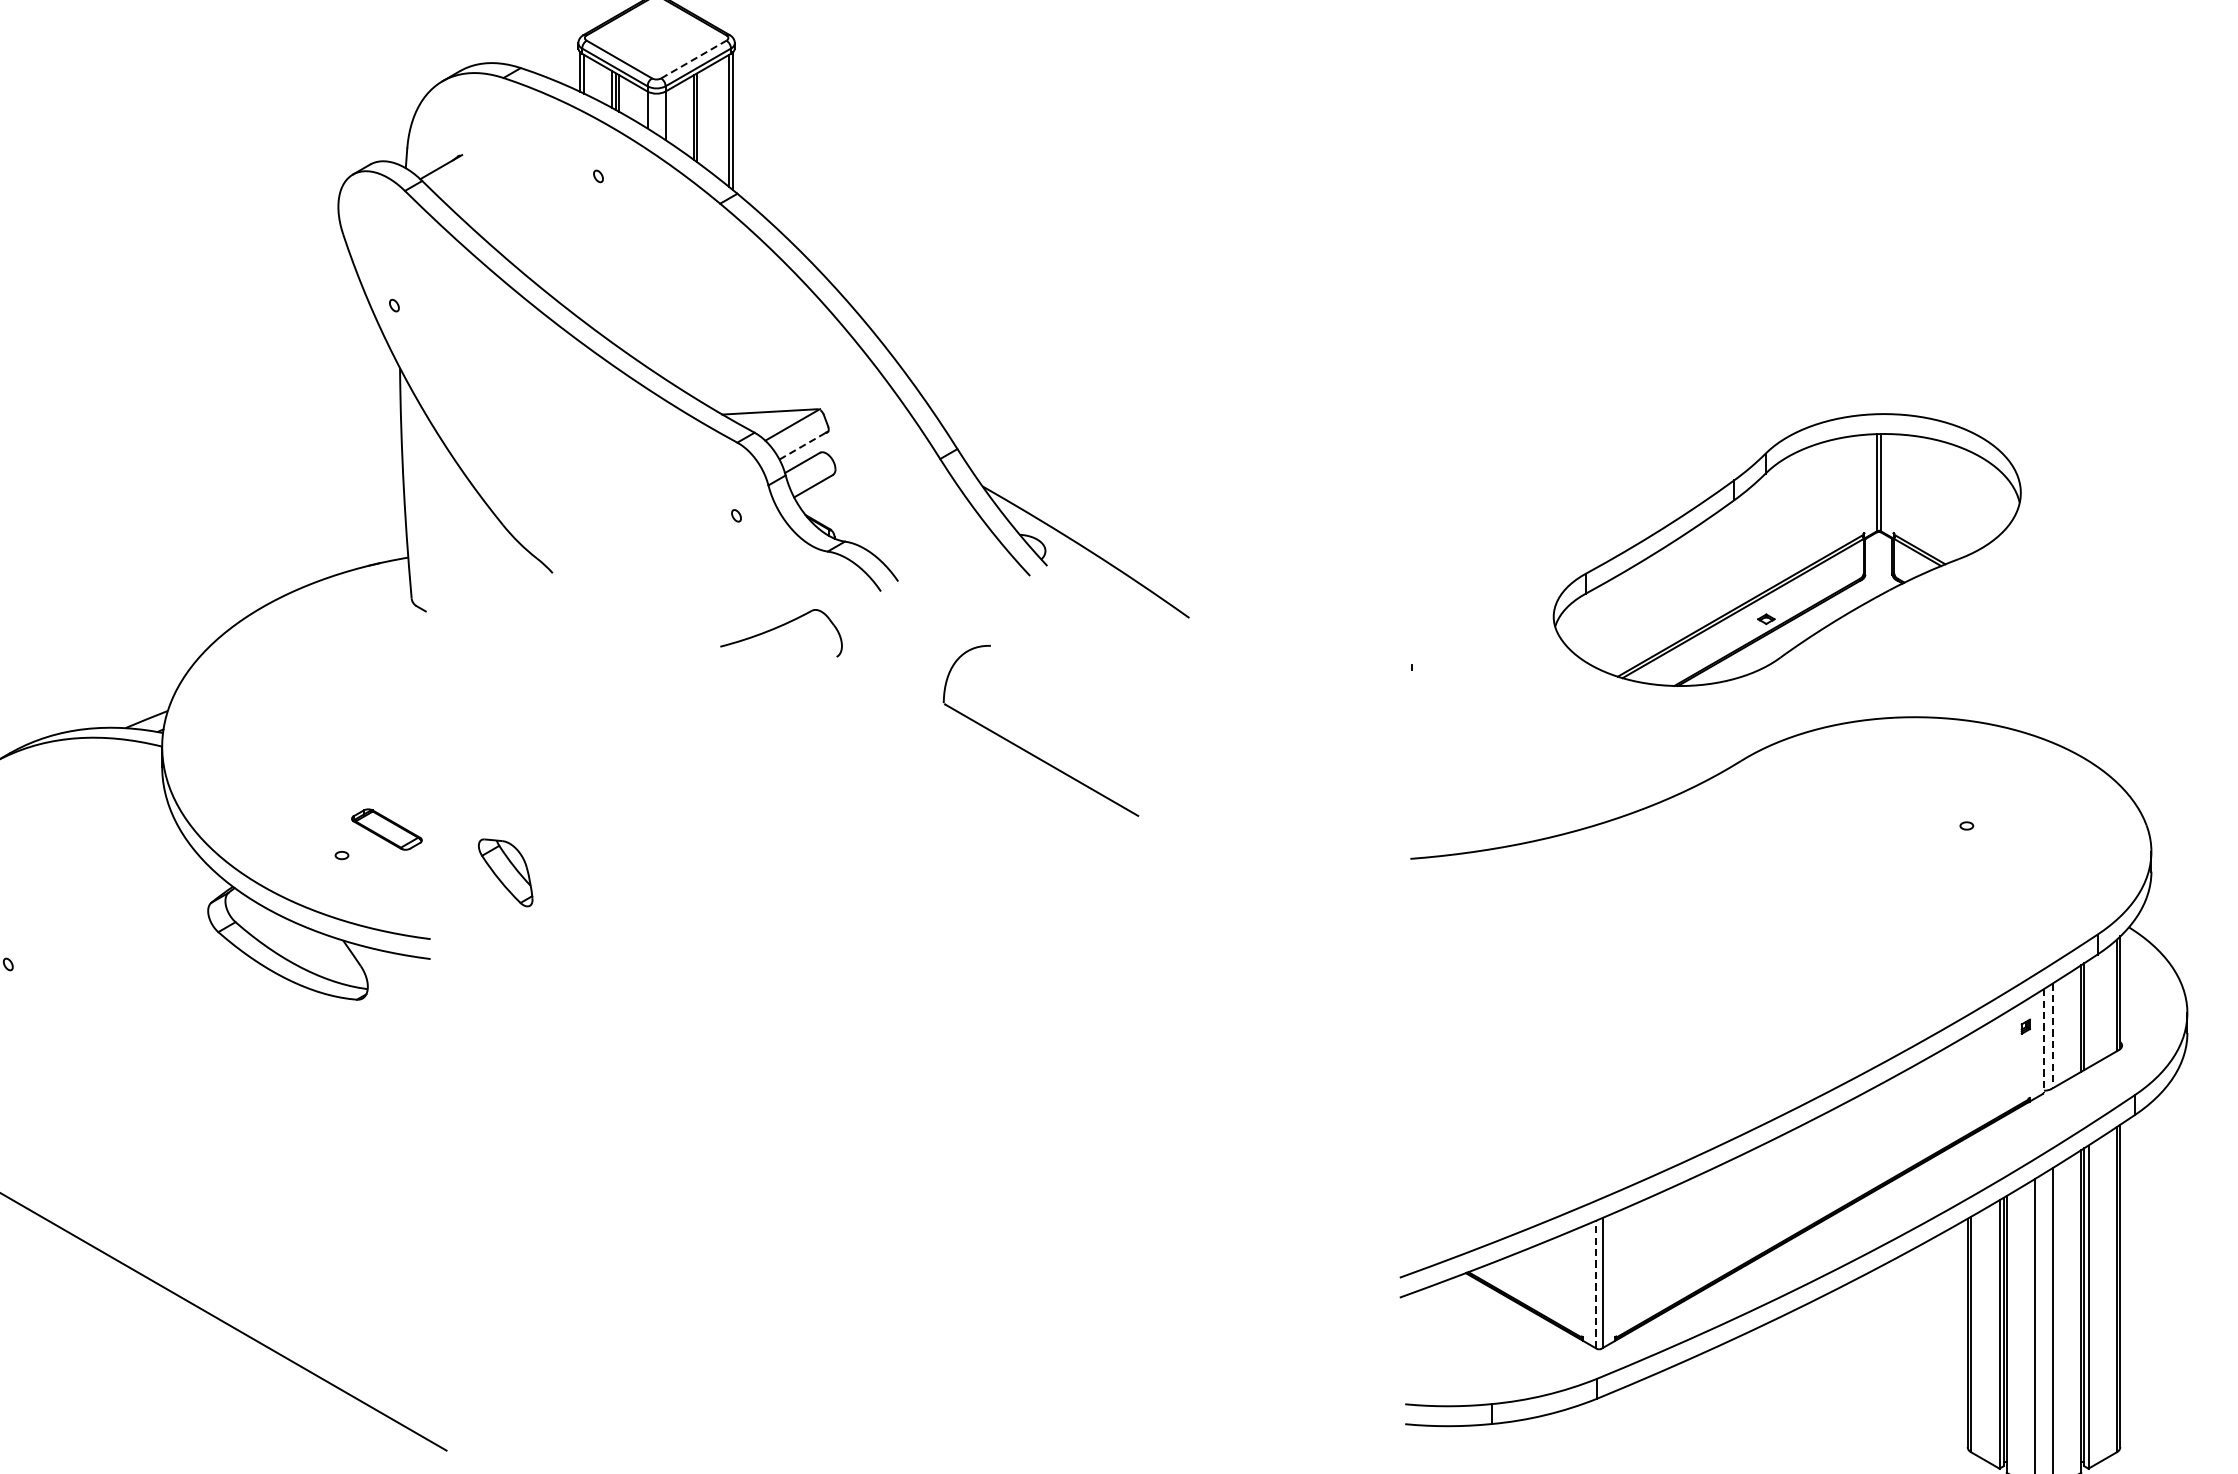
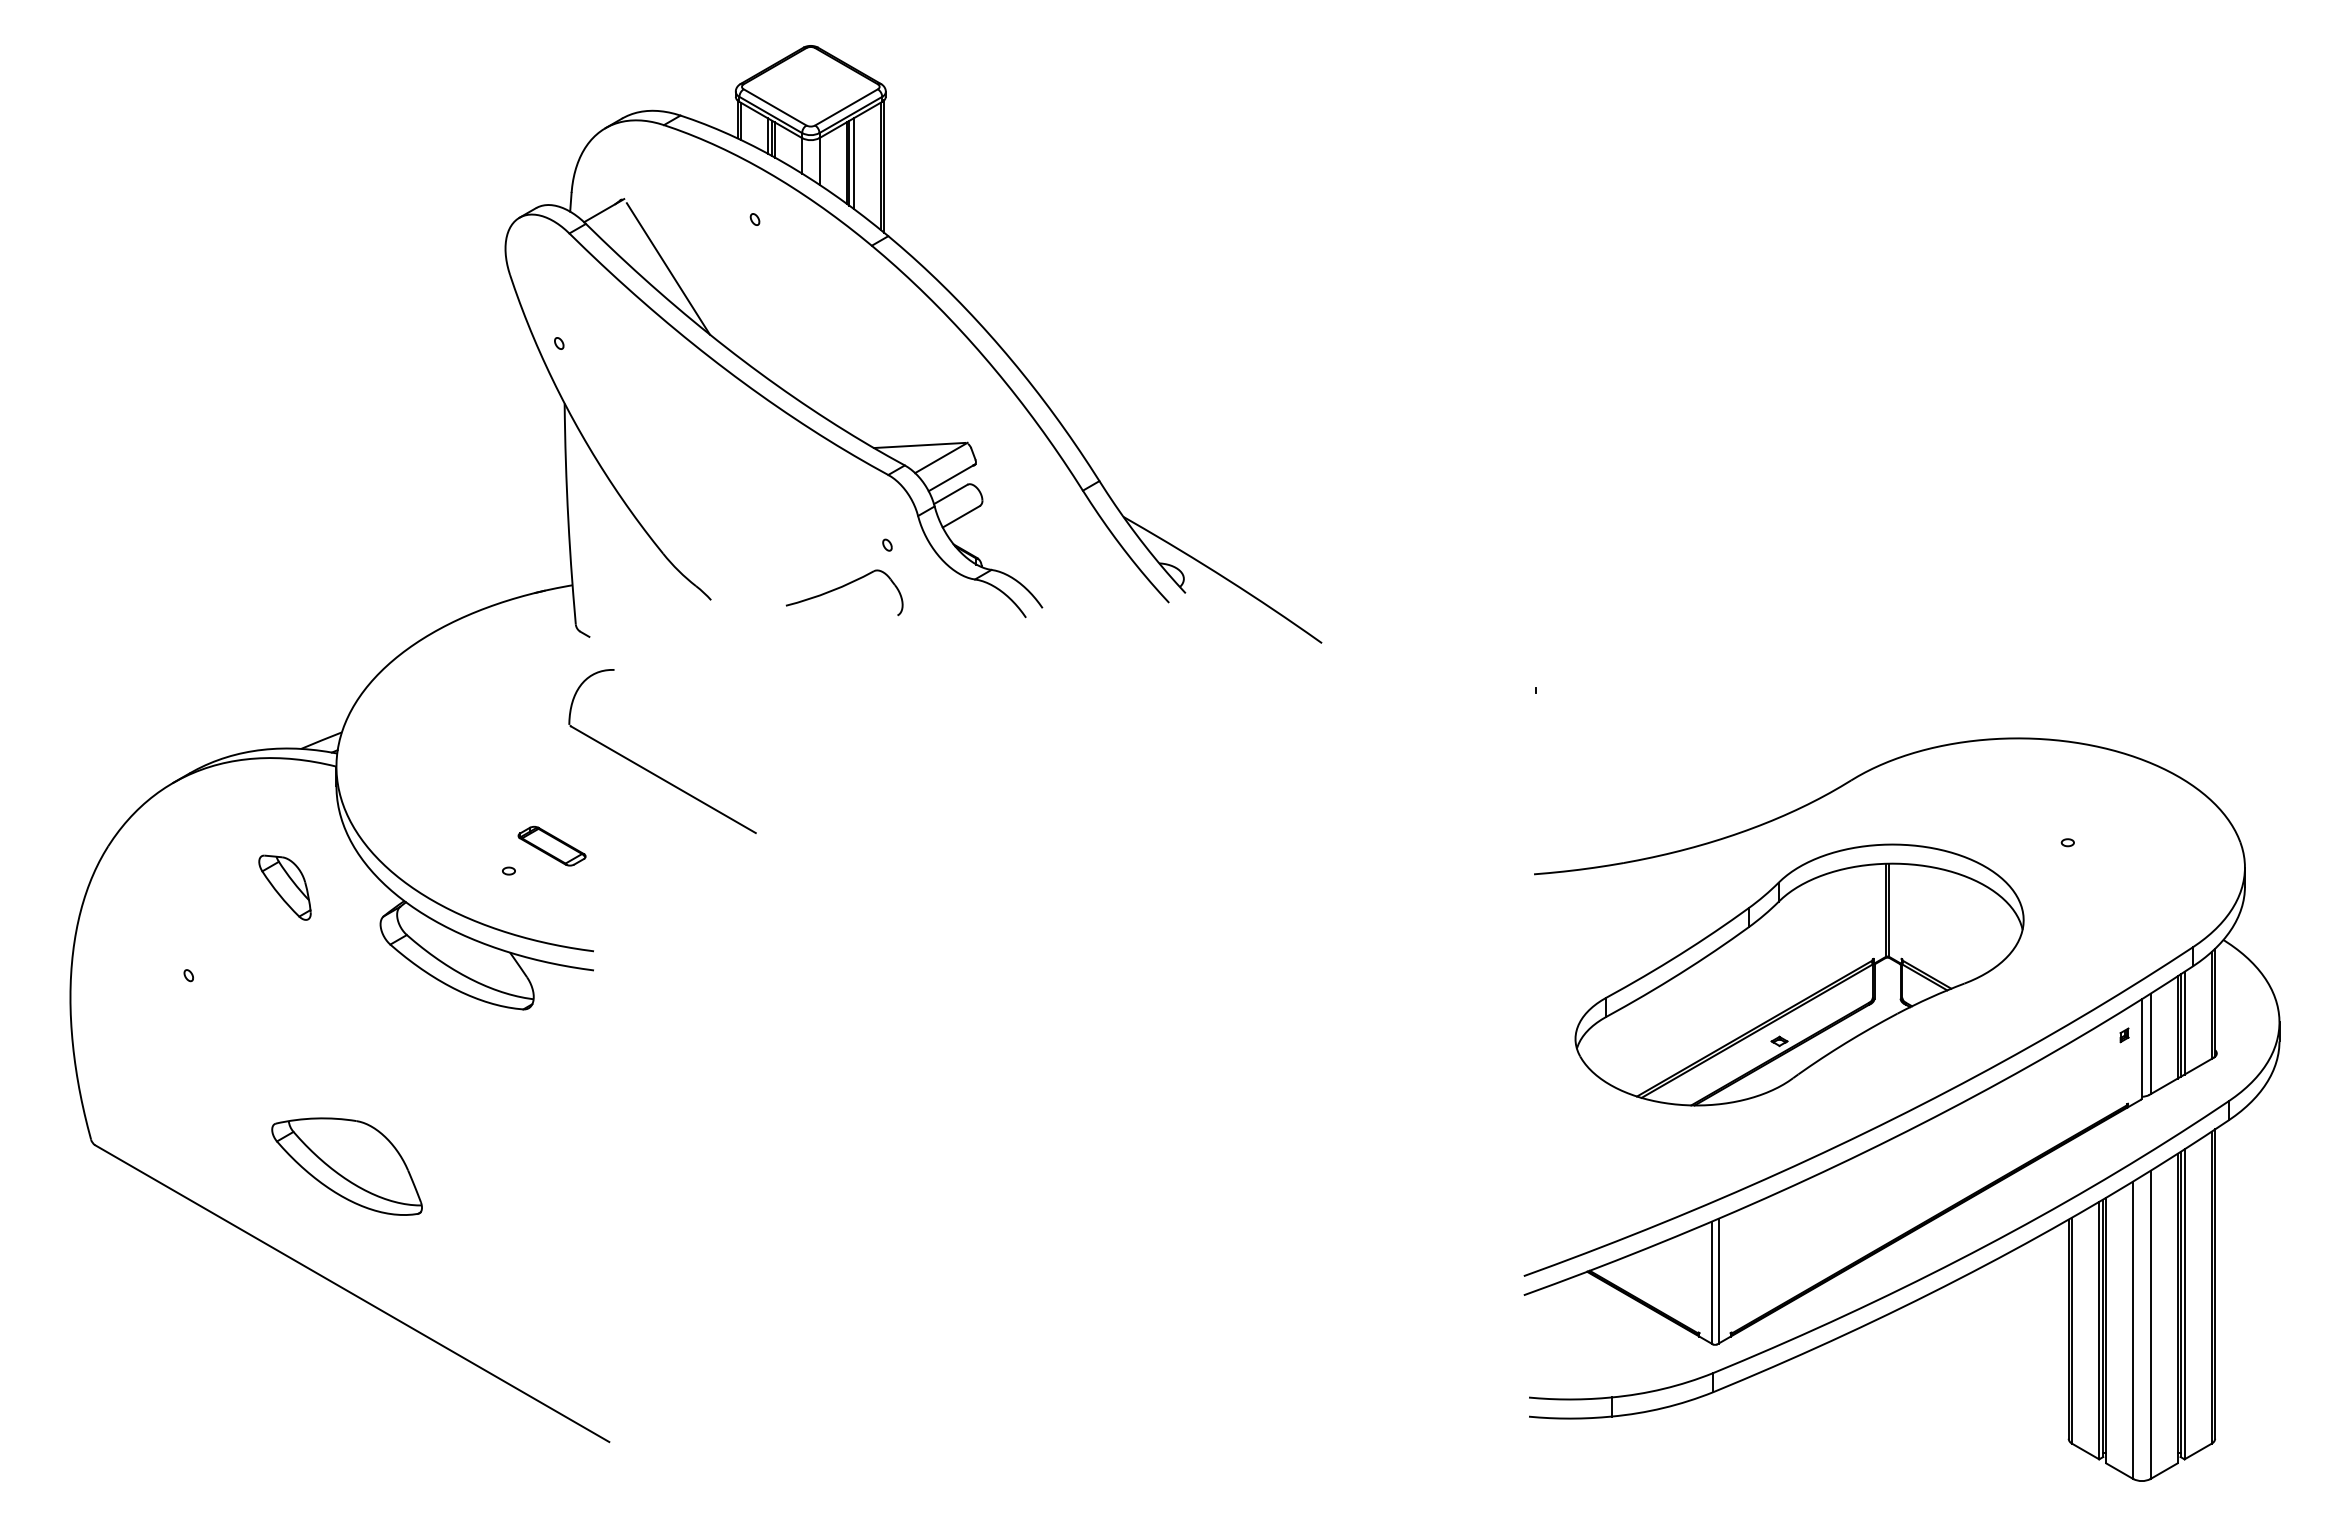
line: (693, 59) -> (846, 107), dashed -> solid
line: (701, 117) -> (853, 163), added
line: (507, 227) -> (667, 268), added
line: (804, 445) -> (952, 477), dashed -> solid
part: (1787, 549) -> (1799, 974), moved
part: (781, 632) -> (844, 592), moved
part: (1029, 751) -> (651, 771), moved
part: (505, 872) -> (284, 887), moved
line: (2088, 1013) -> (2184, 1022), added
line: (2052, 1036) -> (2150, 1044), dashed -> solid
line: (2043, 1040) -> (2141, 1048), dashed -> solid
part: (172, 1163) -> (346, 1166), added
line: (1595, 1284) -> (1711, 1282), dashed -> solid

